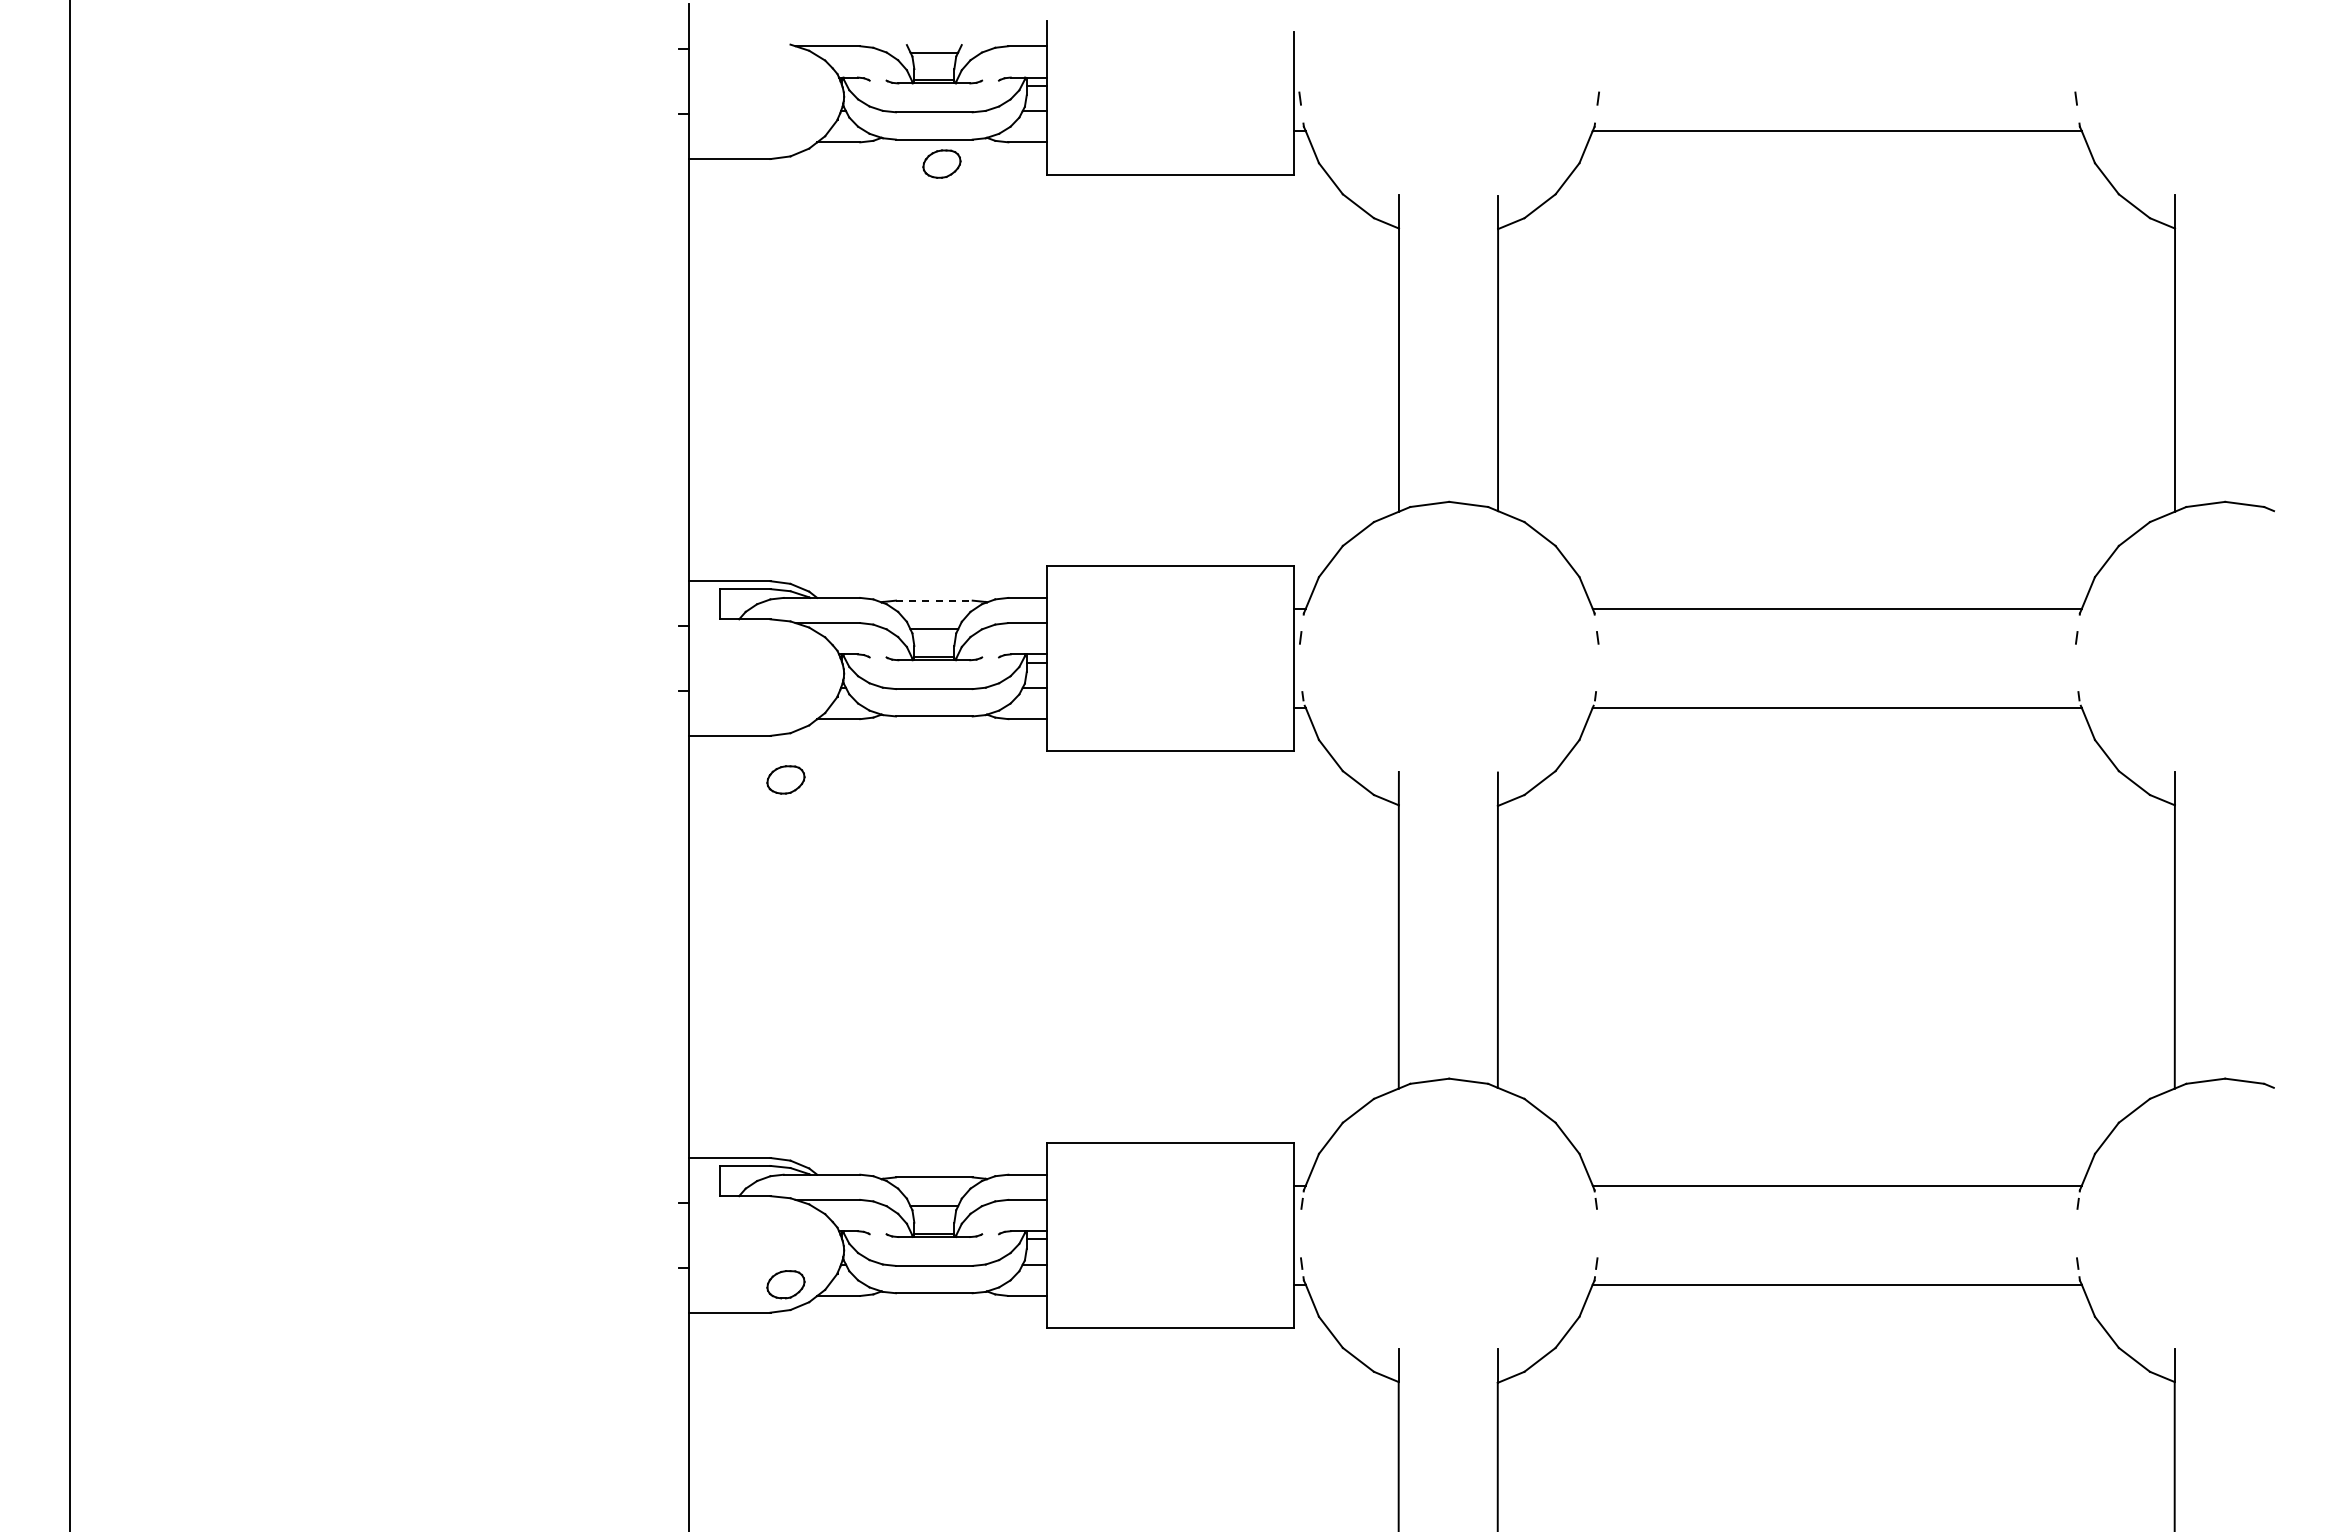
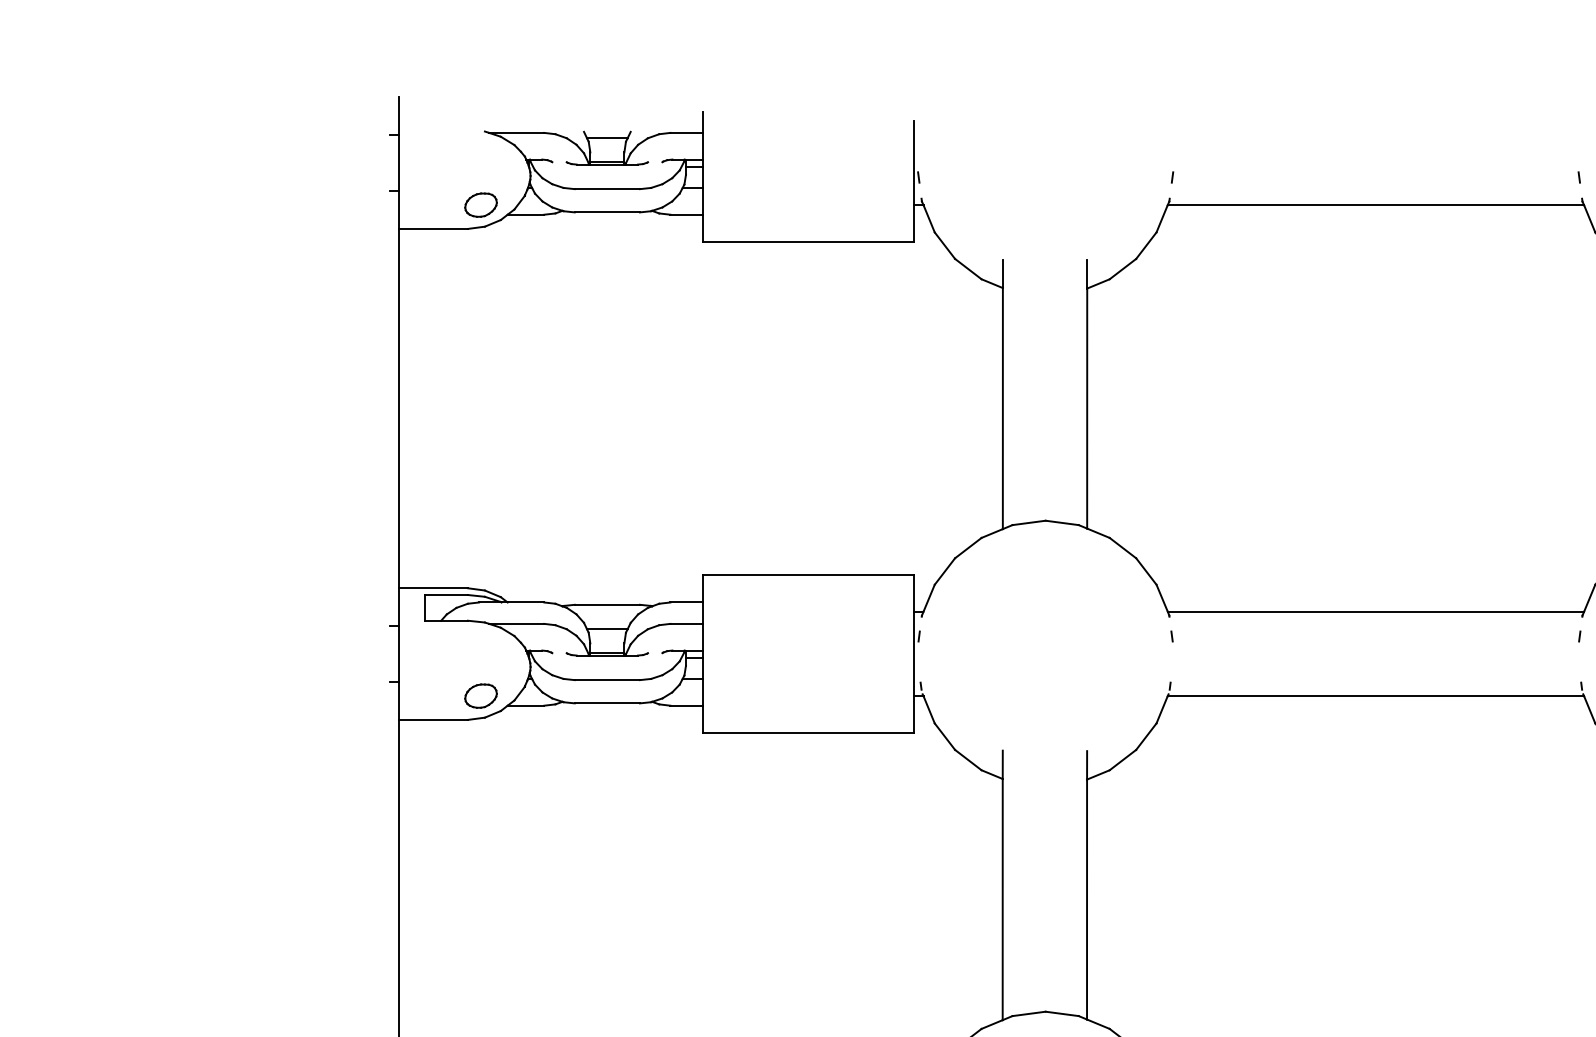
part: (941, 163) -> (480, 204), moved
line: (934, 600) -> (607, 604), dashed -> solid
part: (785, 779) -> (480, 695), moved

